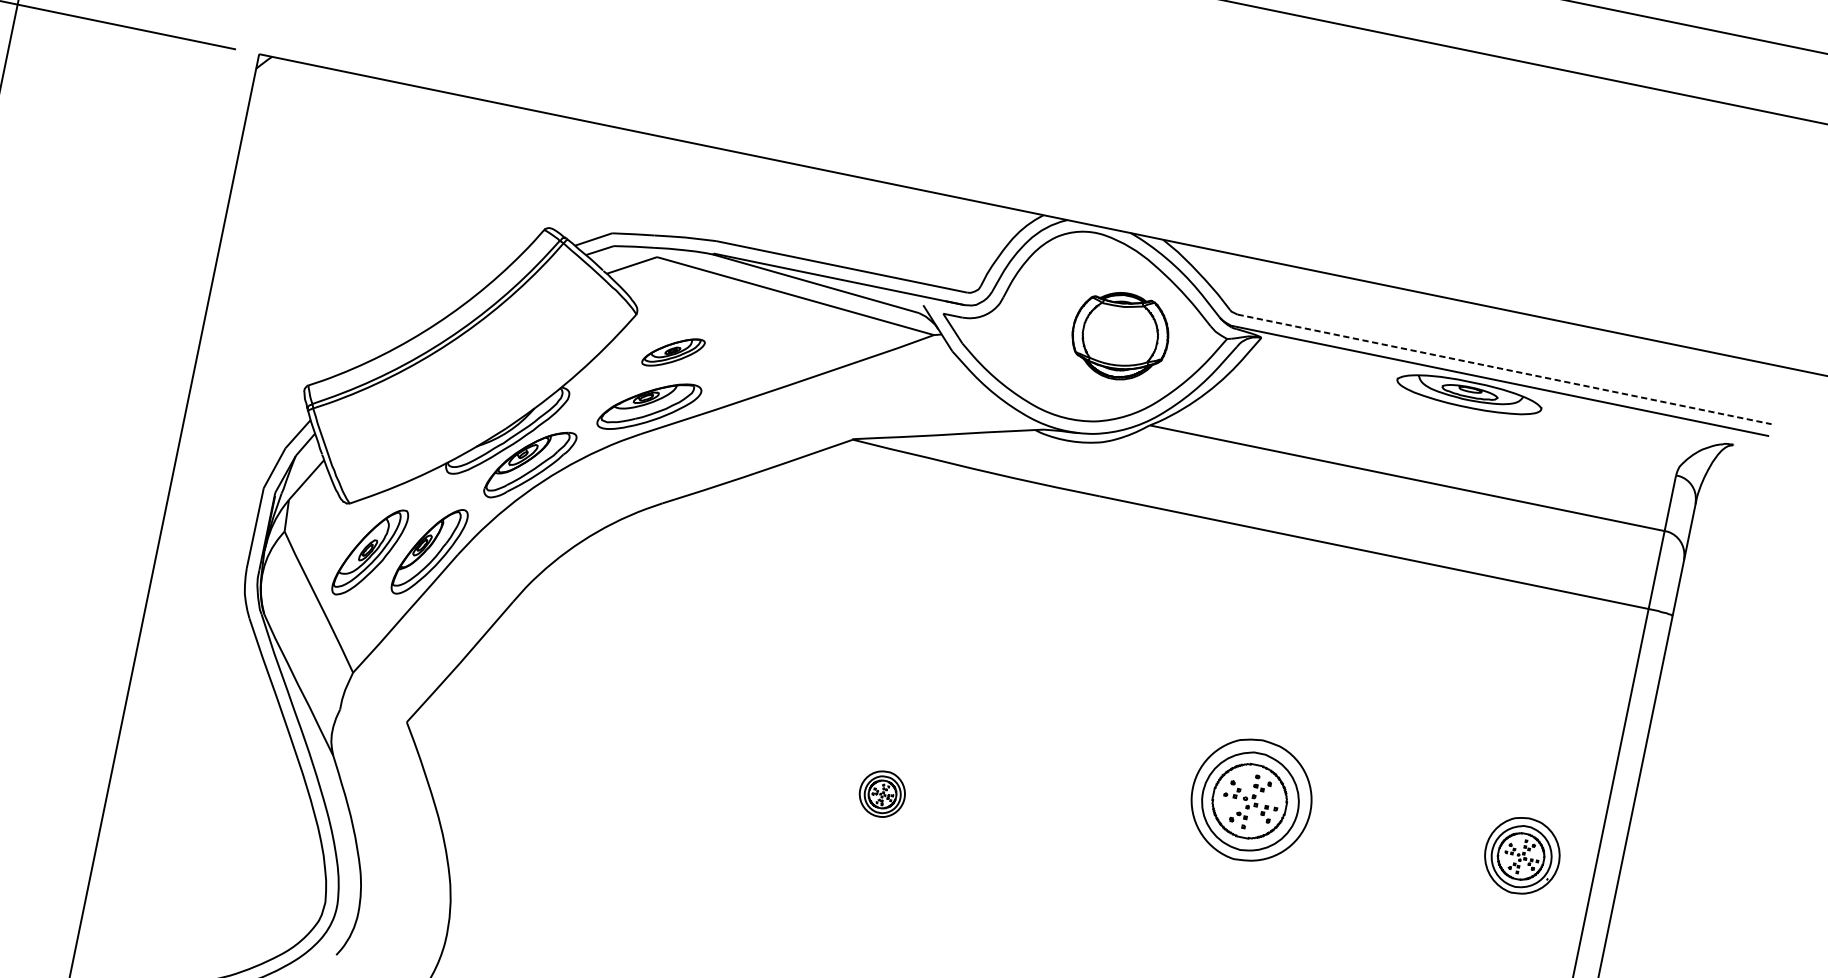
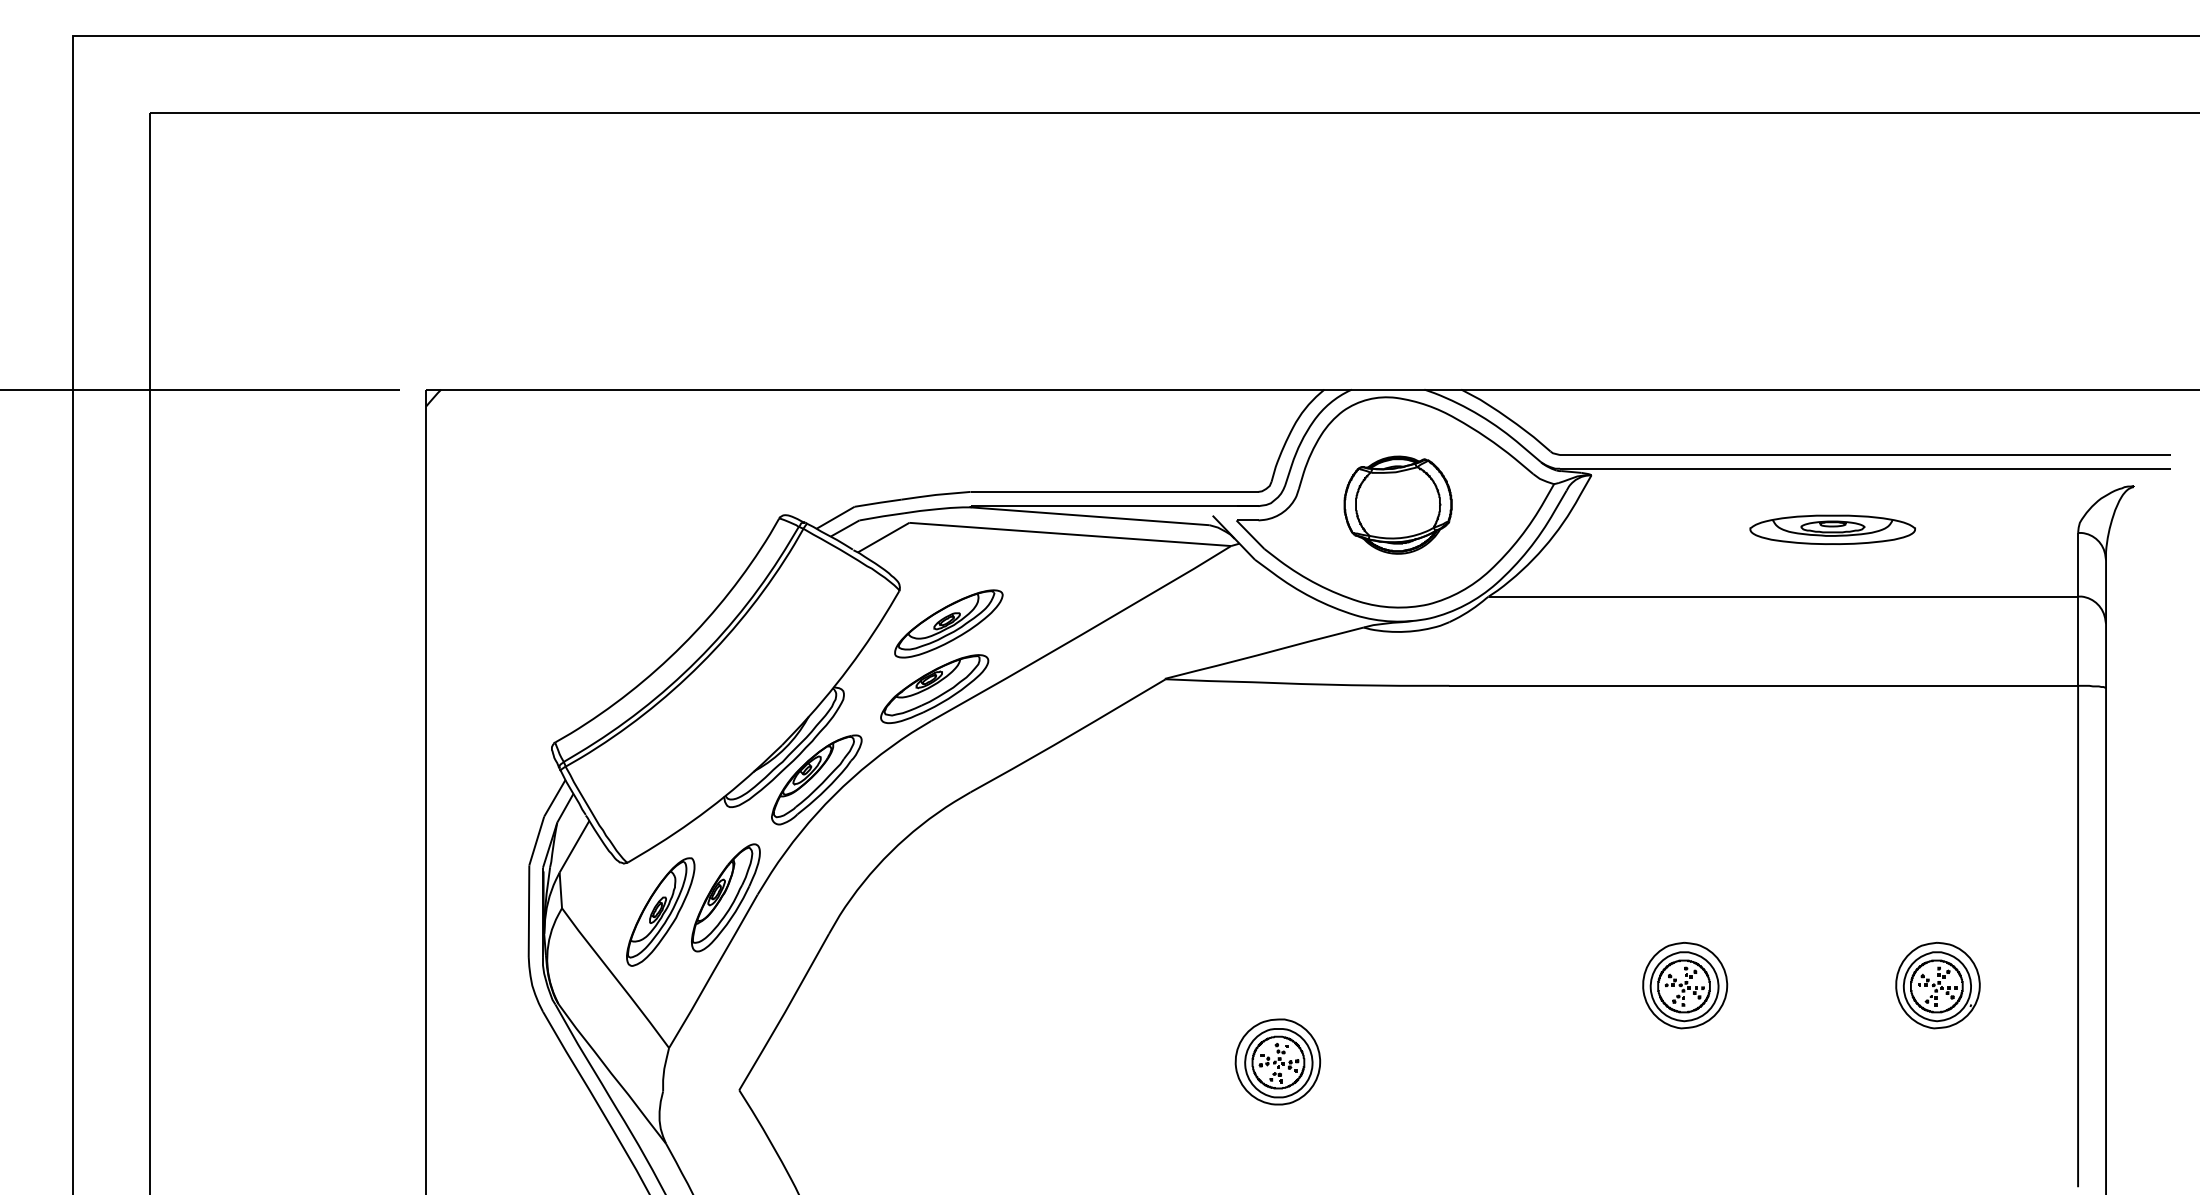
part: (1119, 335) -> (1397, 504), moved
part: (673, 352) -> (948, 623), size x1.67
line: (1504, 369) -> (1865, 455), dashed -> solid
part: (1469, 394) -> (1832, 529), moved
part: (882, 793) -> (1277, 1061), size x1.67
part: (1252, 800) -> (1685, 985), size x0.62
part: (1521, 855) -> (1937, 985), moved

